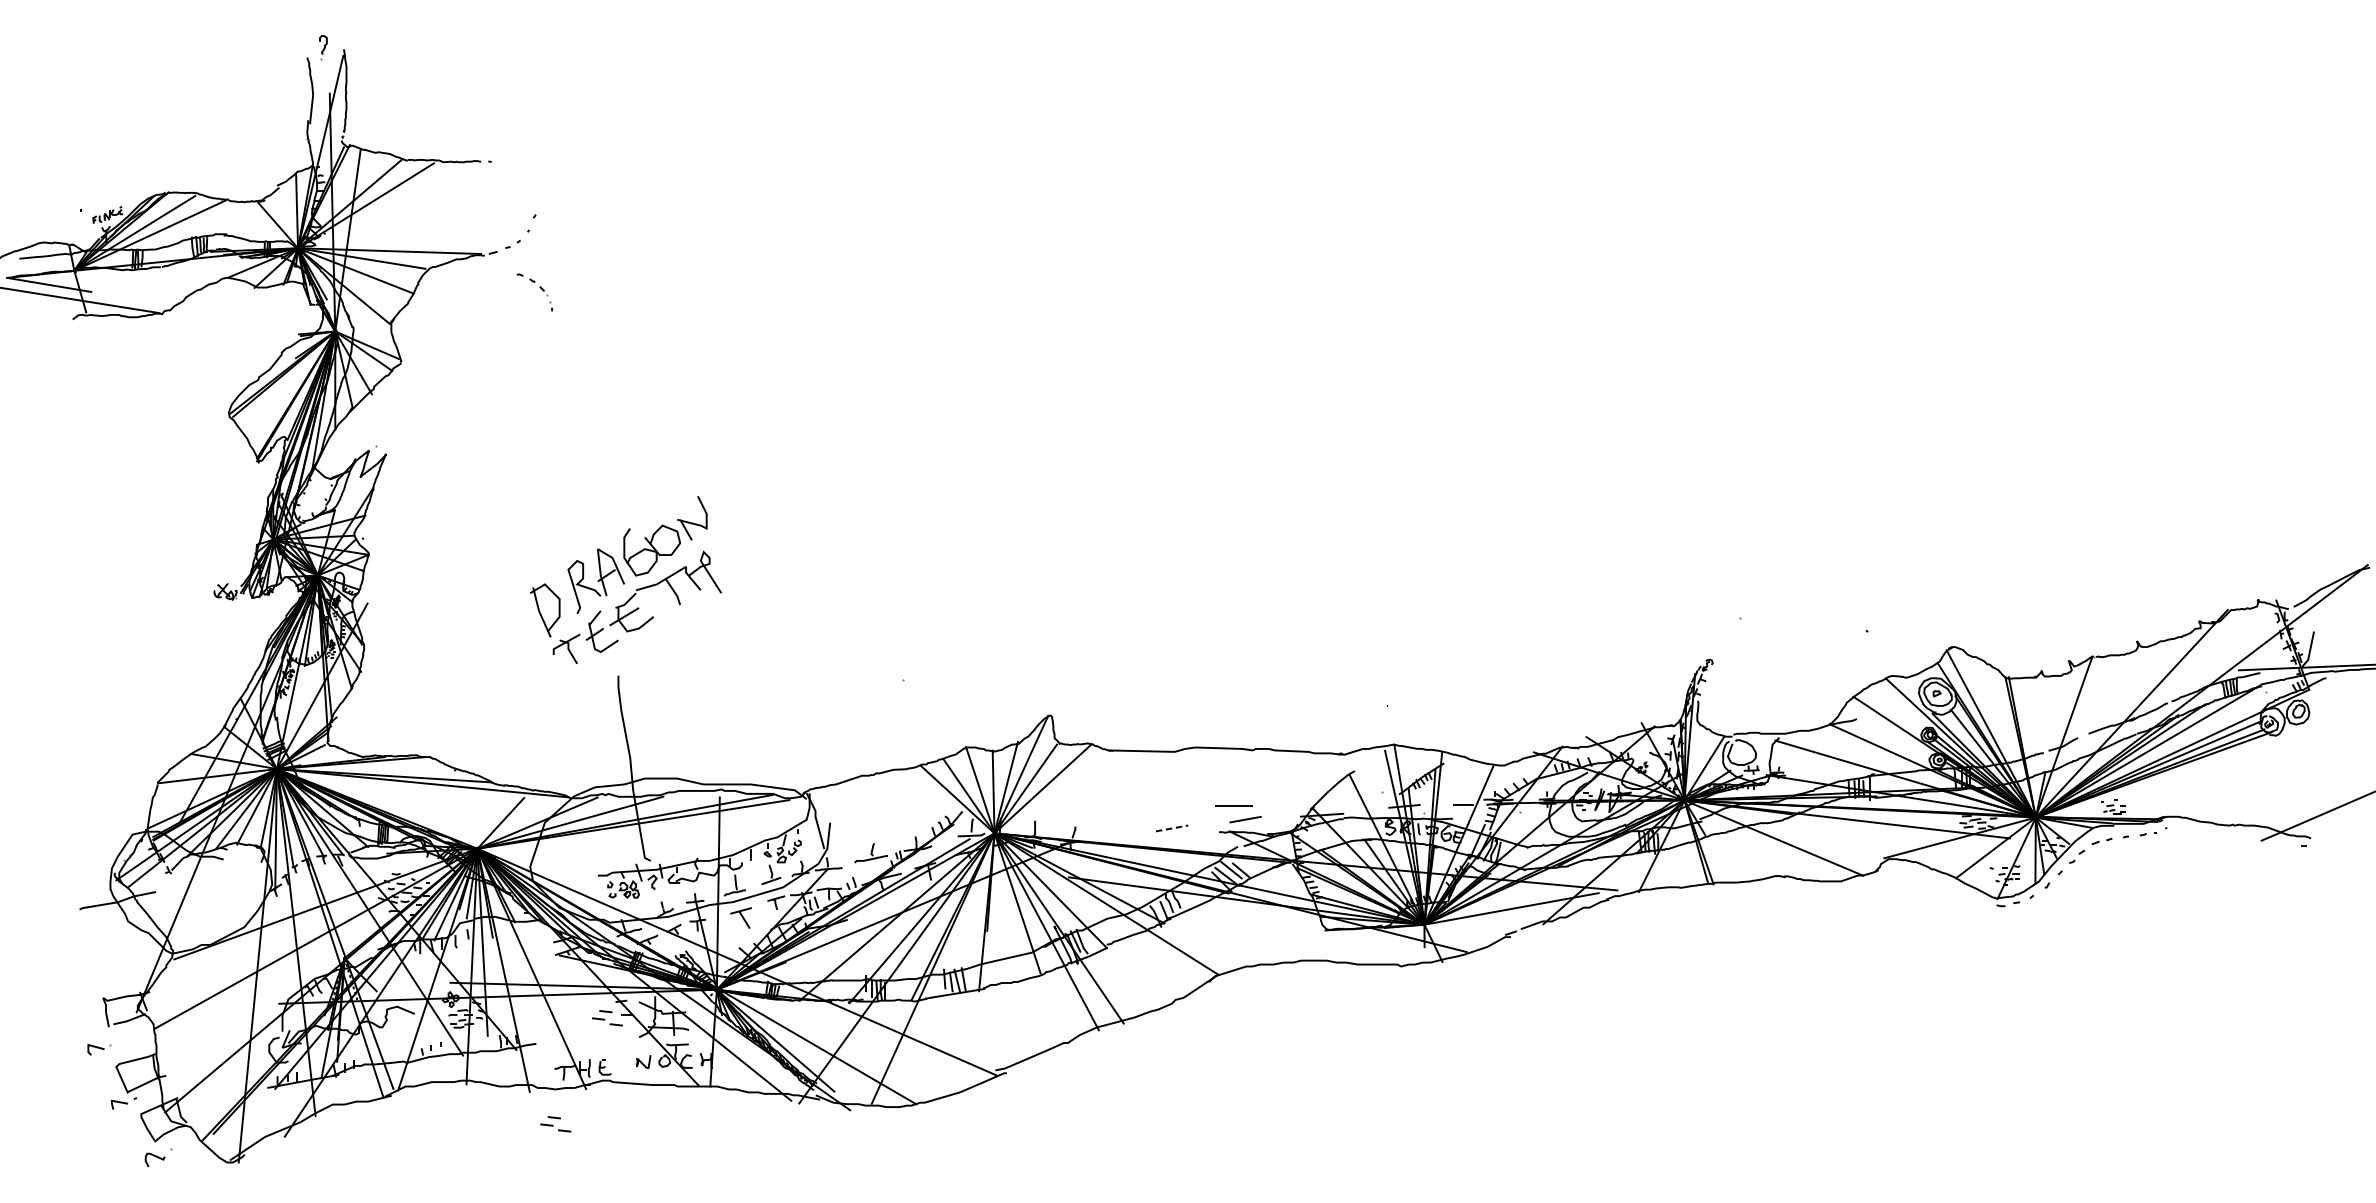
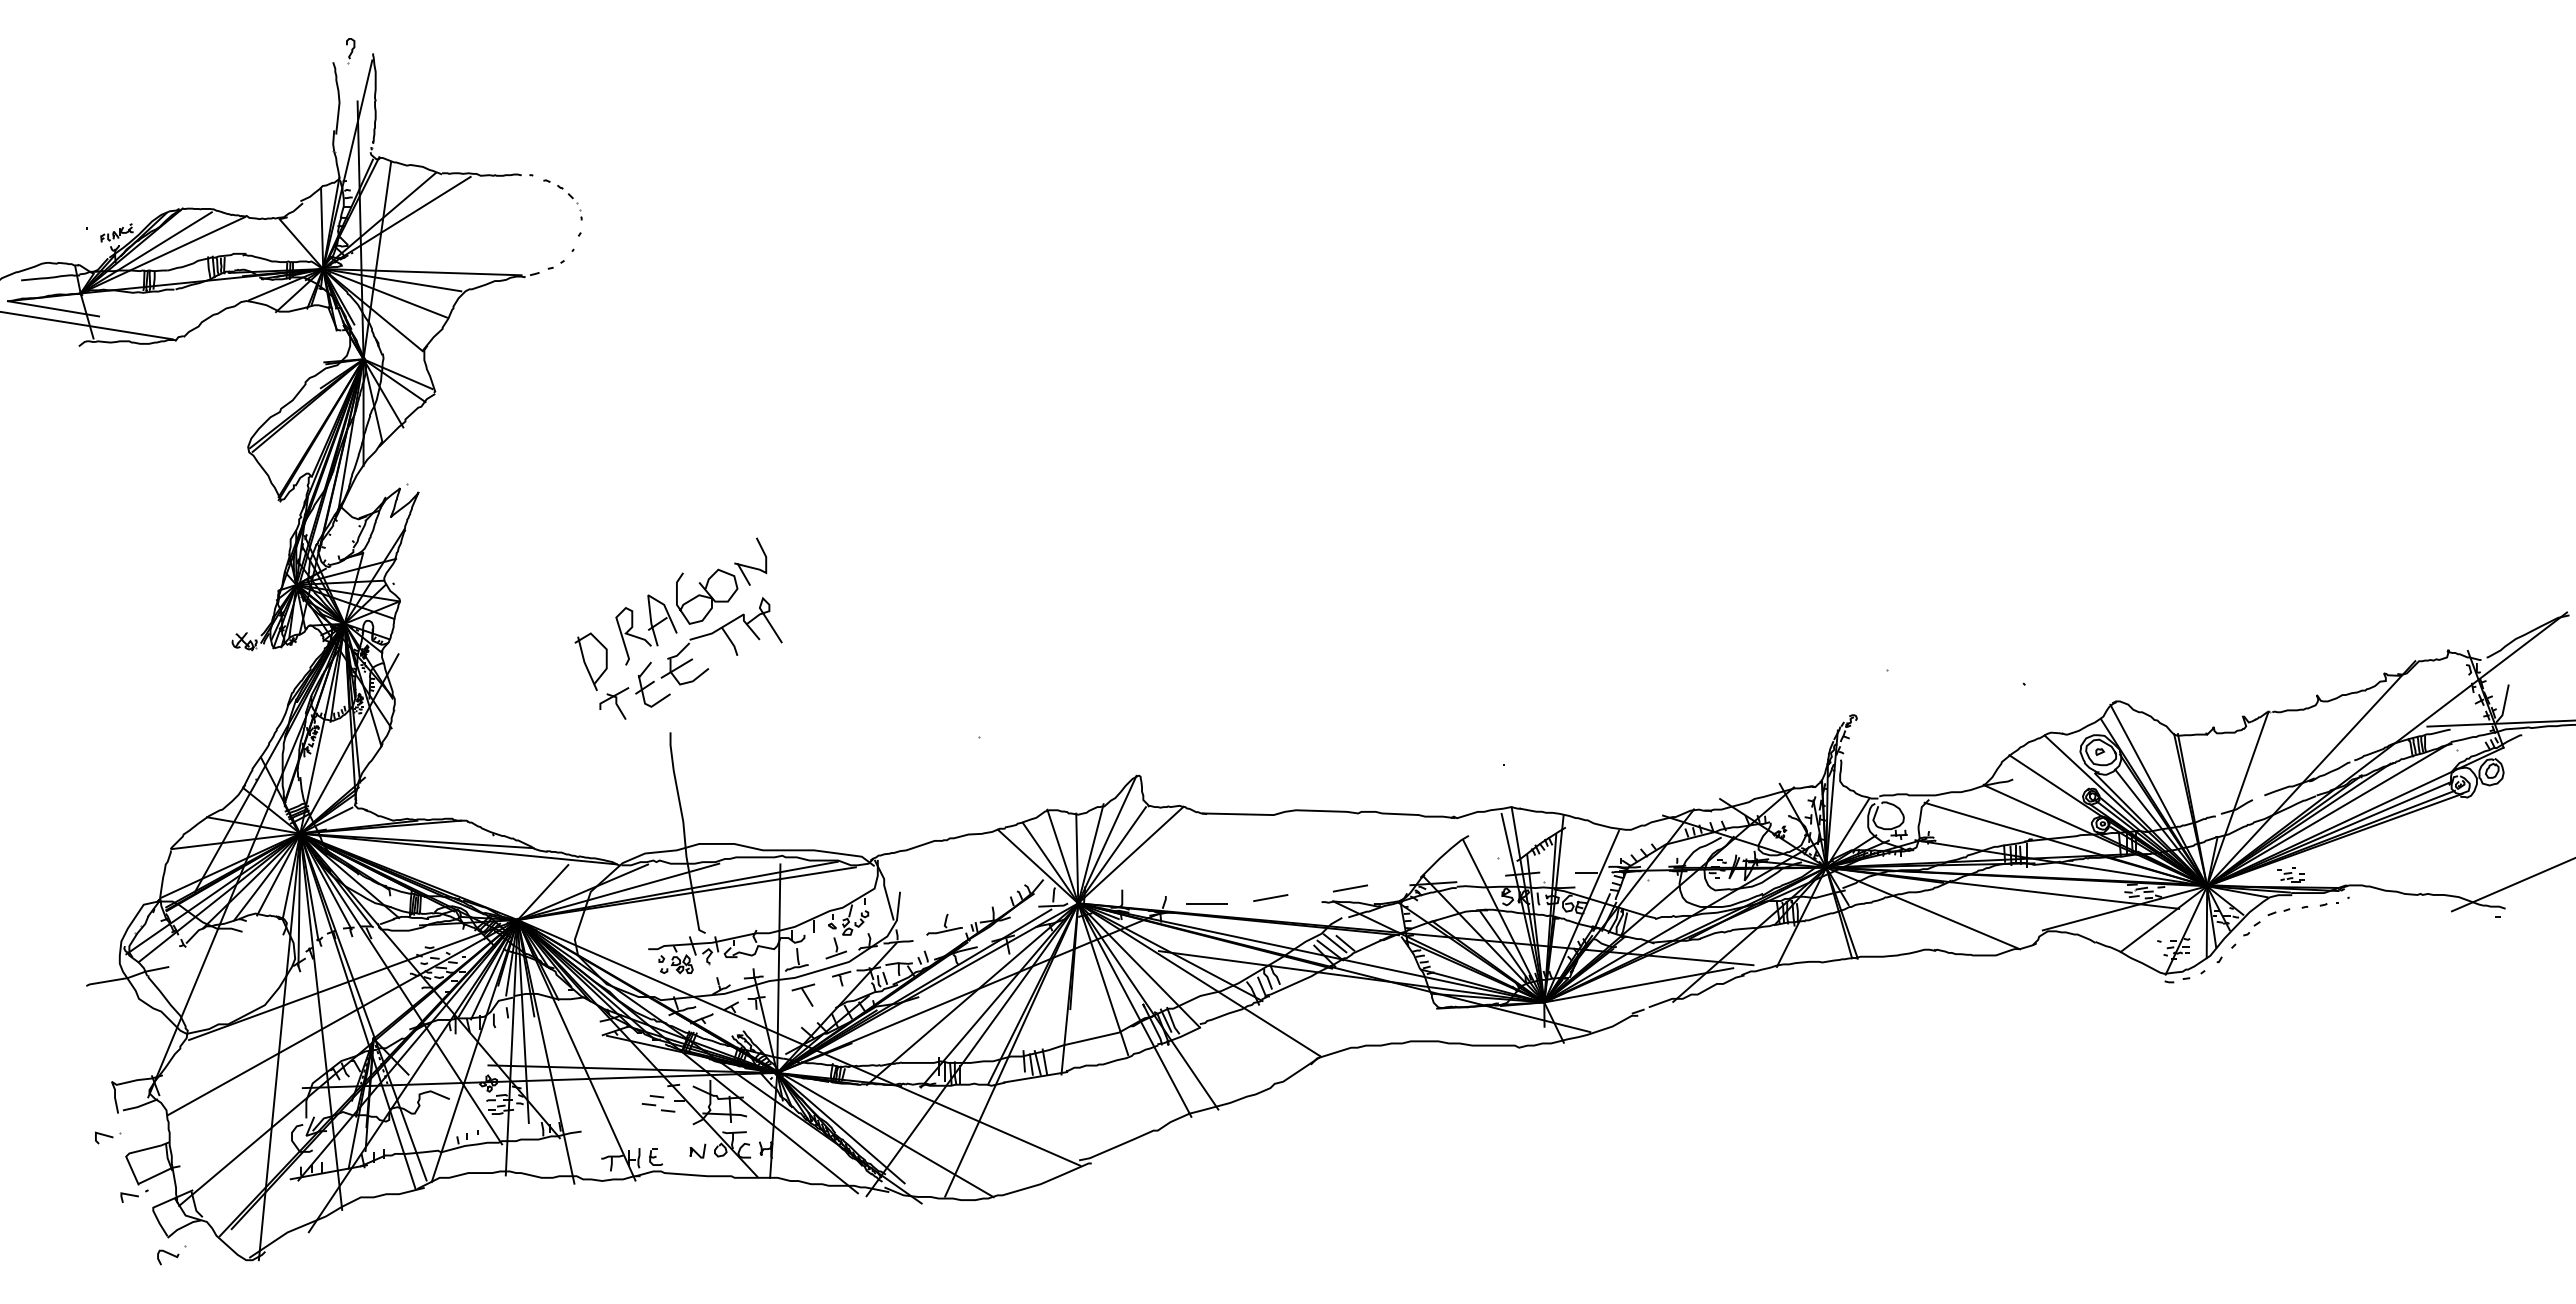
part: (539, 287) -> (567, 194), moved
line: (1233, 804) -> (1206, 903), moved
line: (1171, 828) -> (1270, 898), dashed -> solid
part: (555, 1124) -> (602, 1218), removed

